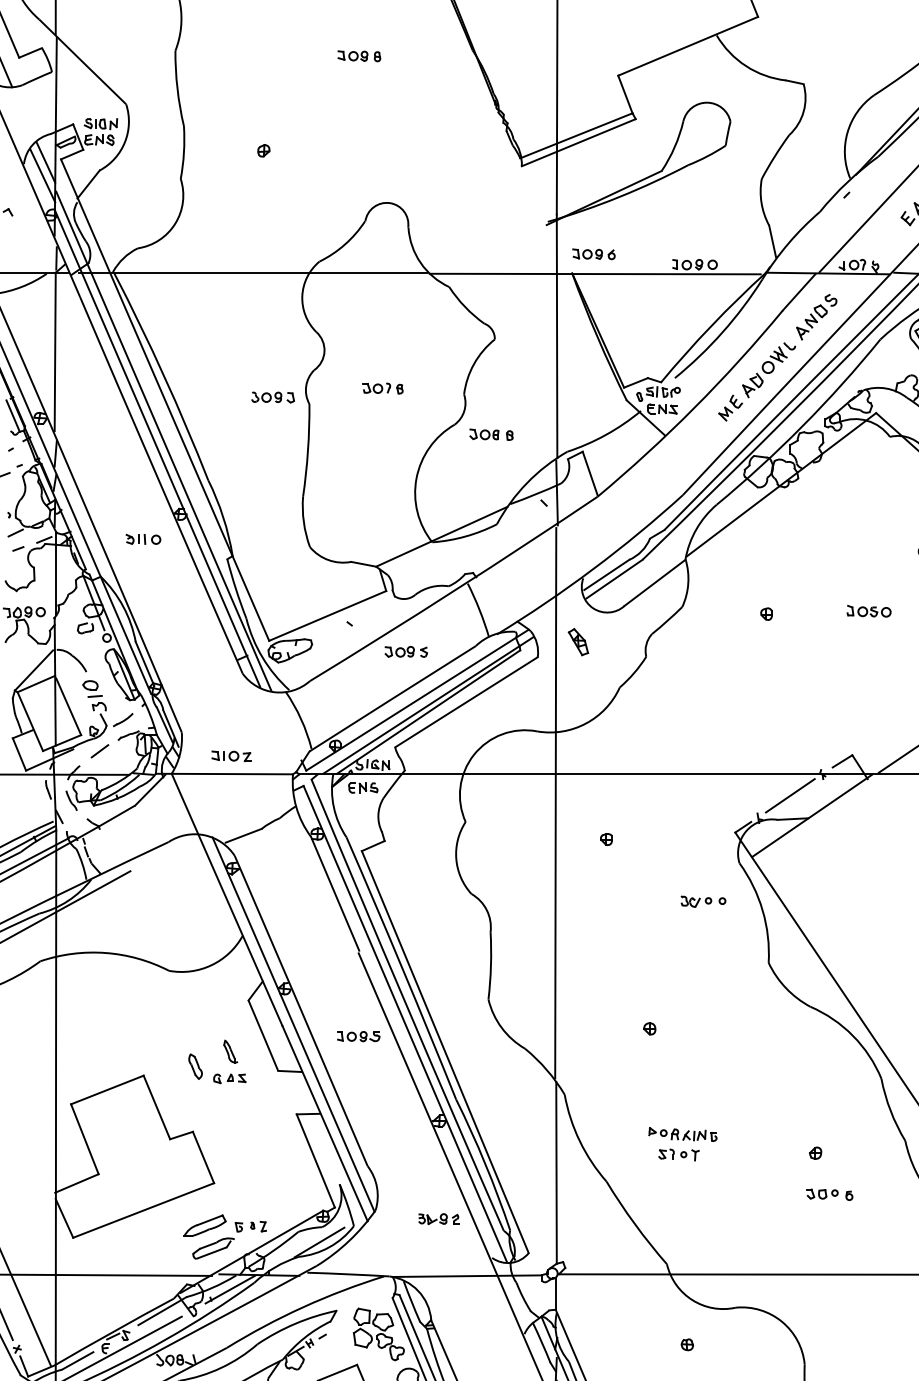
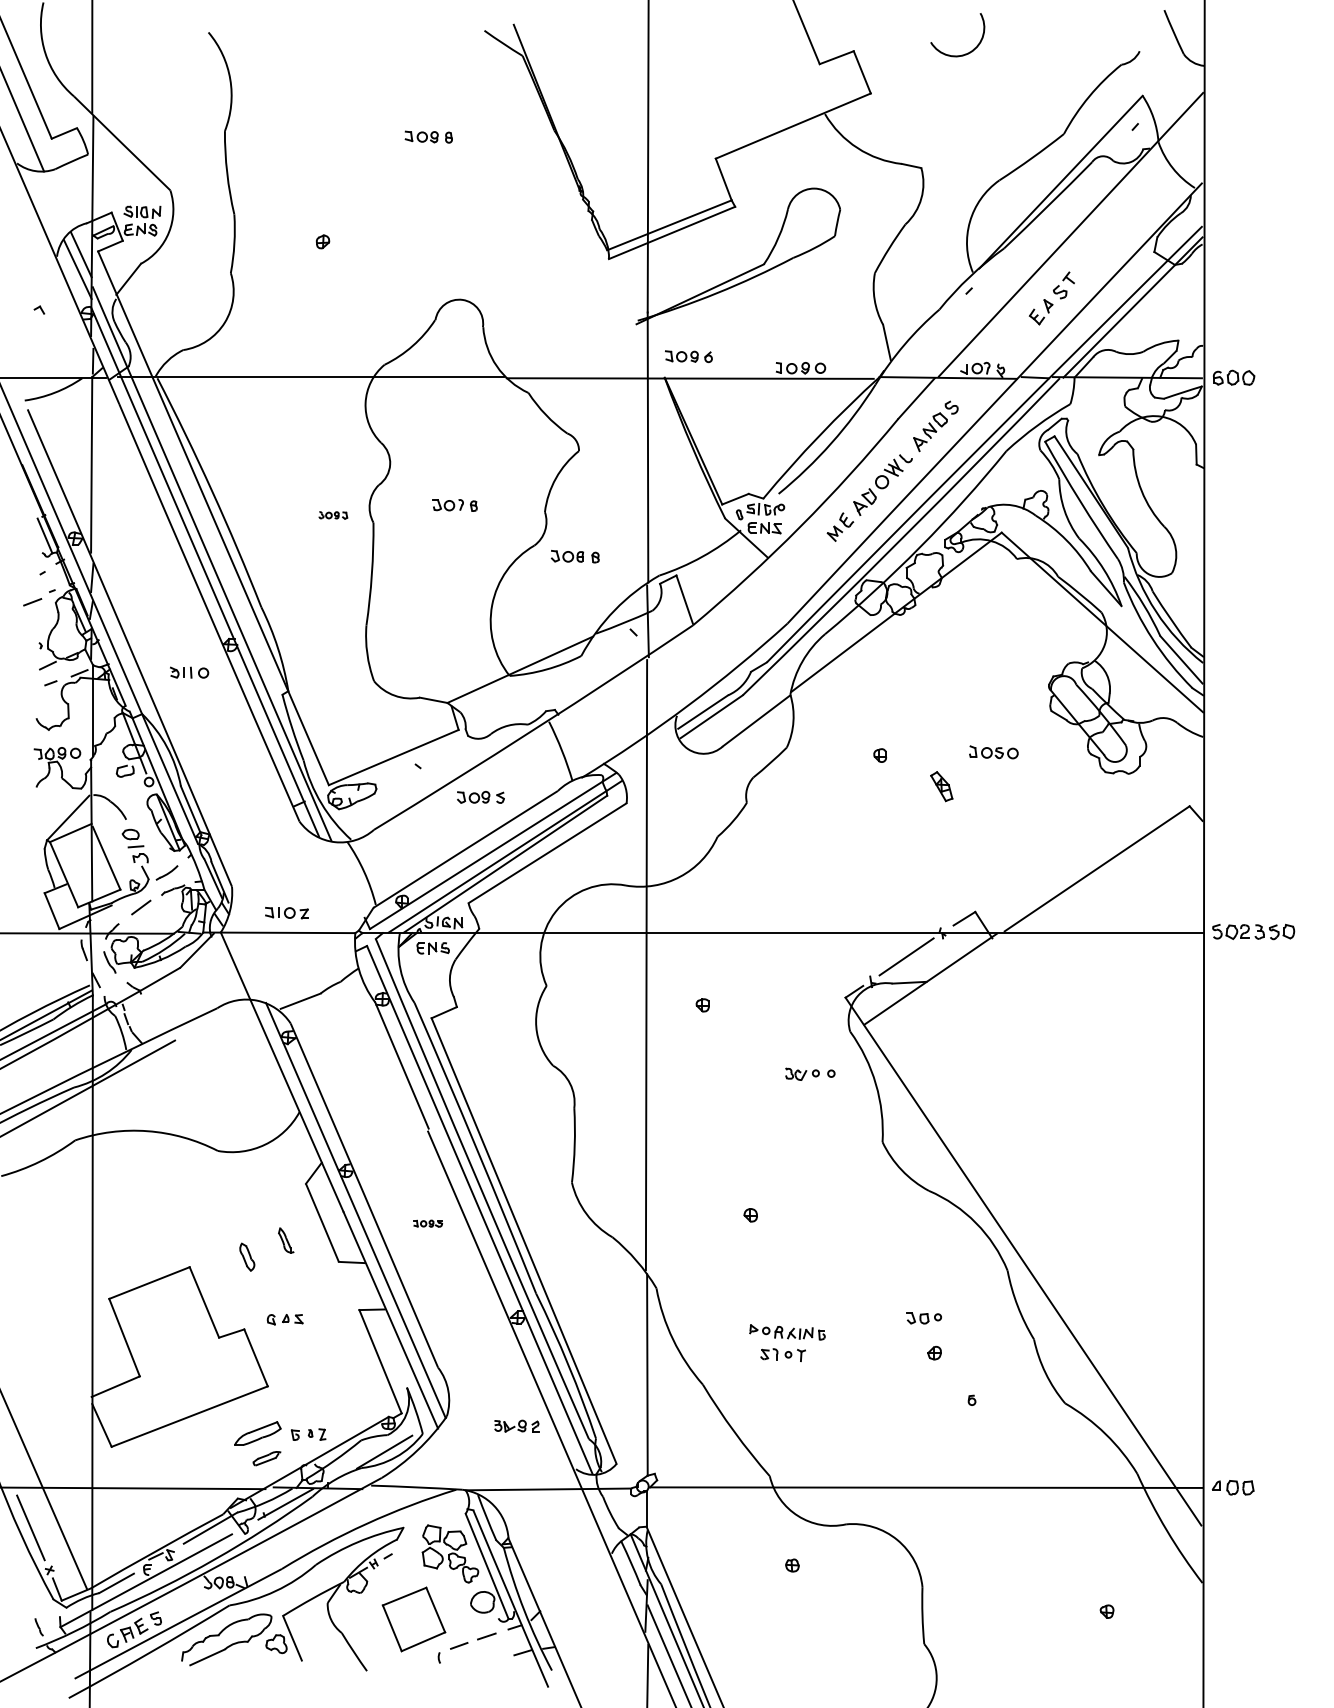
part: (273, 397) -> (333, 515), size x0.6
part: (578, 642) -> (941, 786), moved
part: (359, 1036) -> (428, 1223), size x0.6
part: (229, 1078) -> (284, 1319), moved
part: (821, 1194) -> (923, 1318), moved
part: (212, 1248) -> (266, 1458), size x0.6

